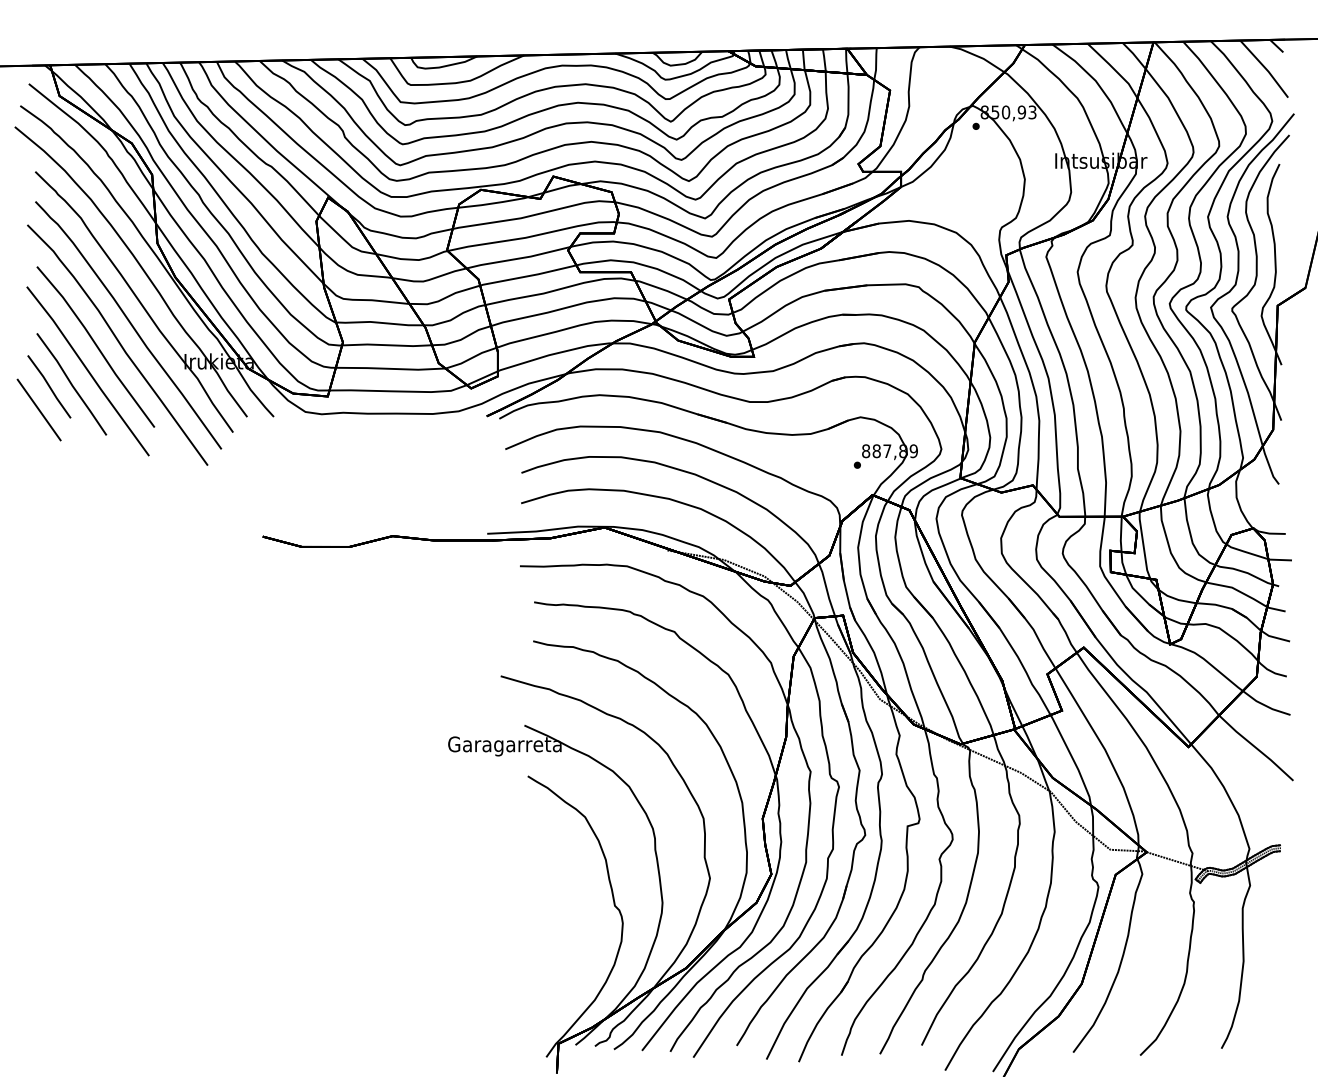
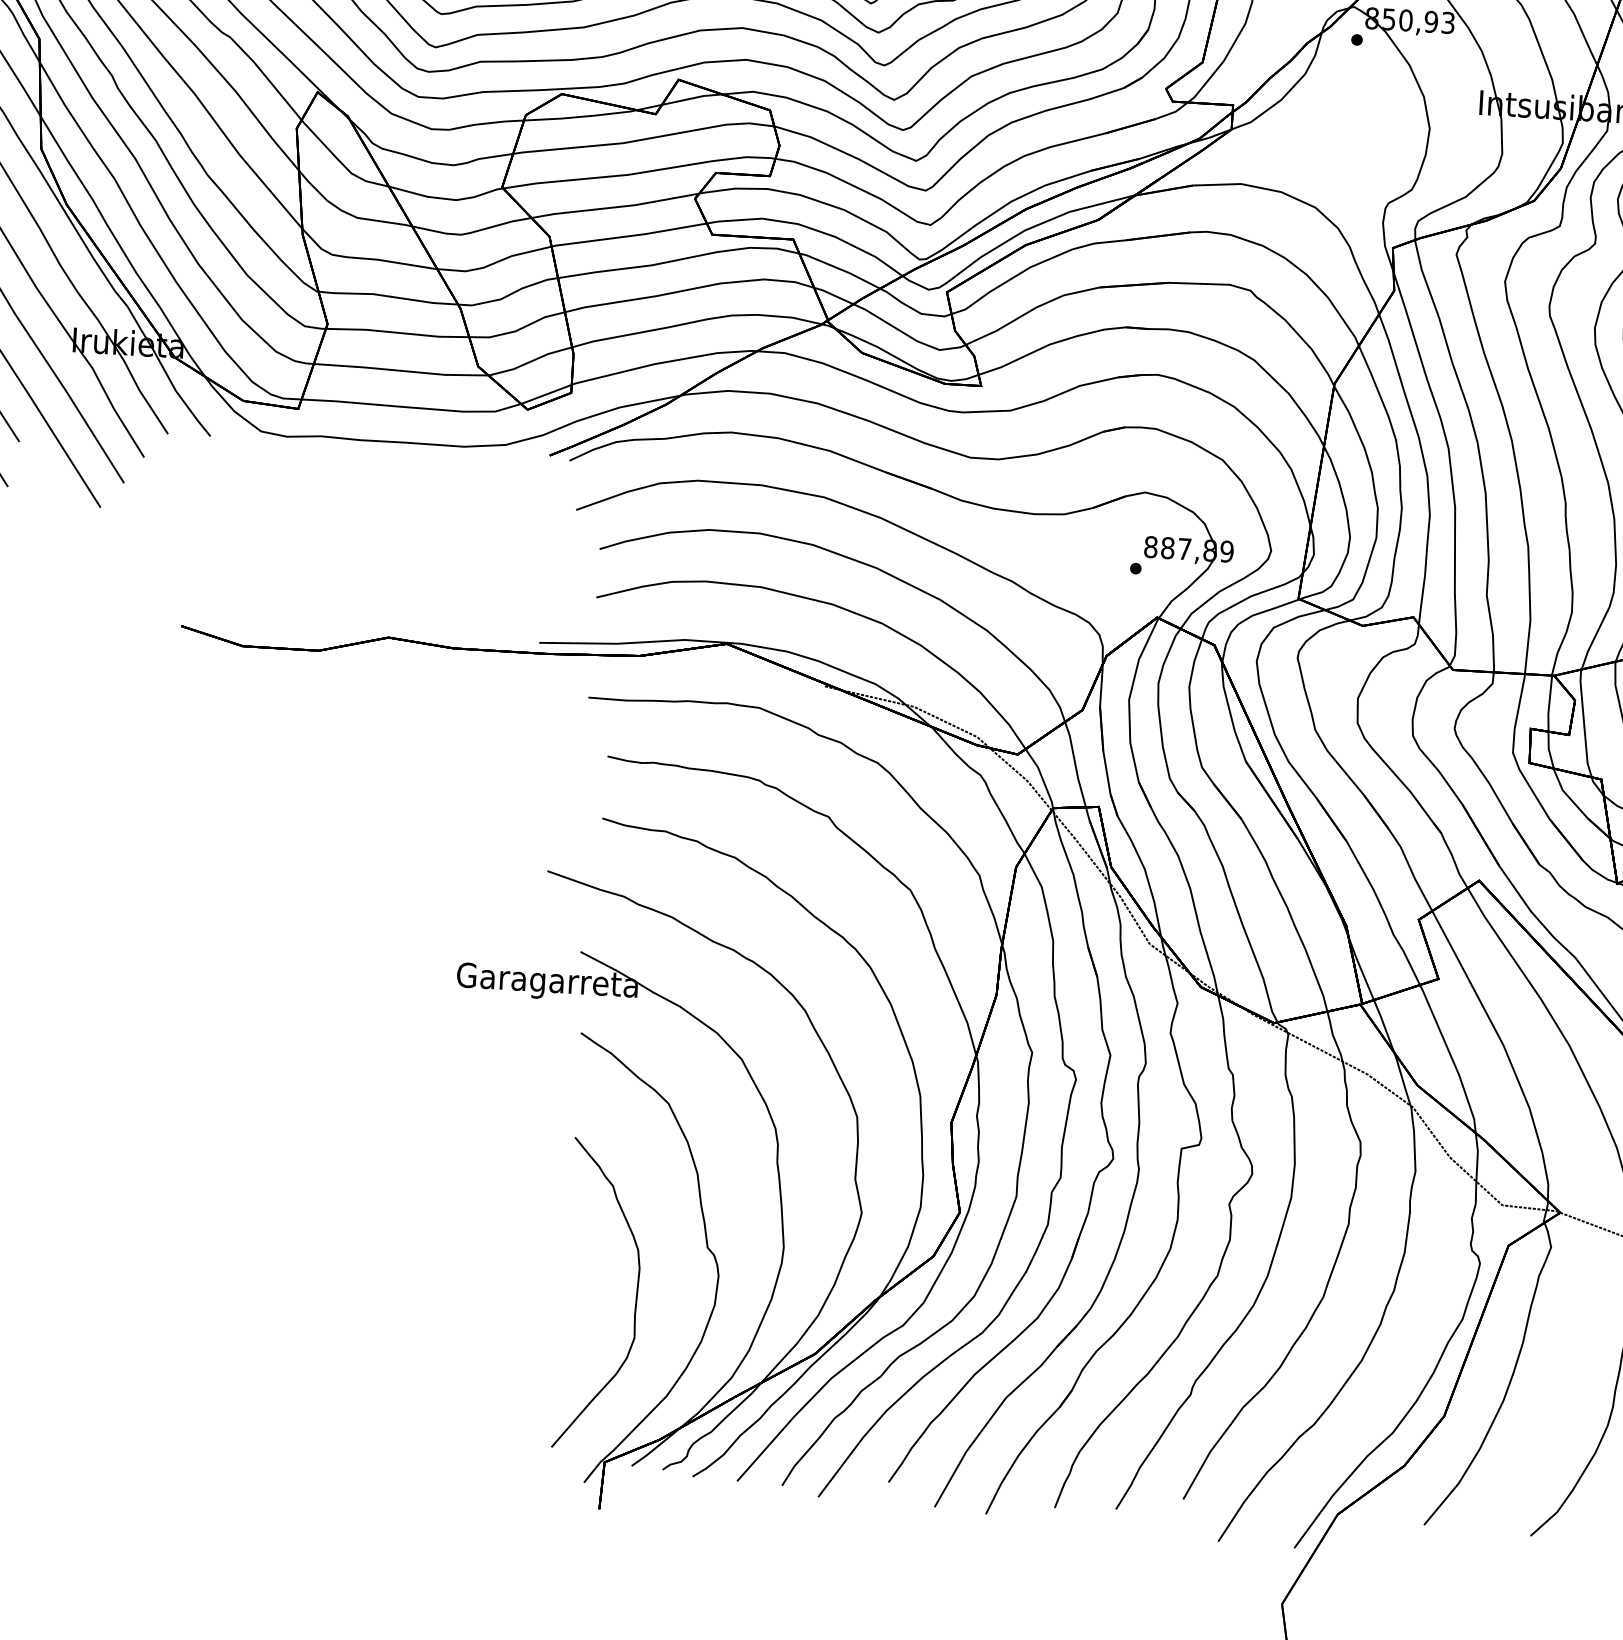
part: (571, 938) -> (635, 1295), added

